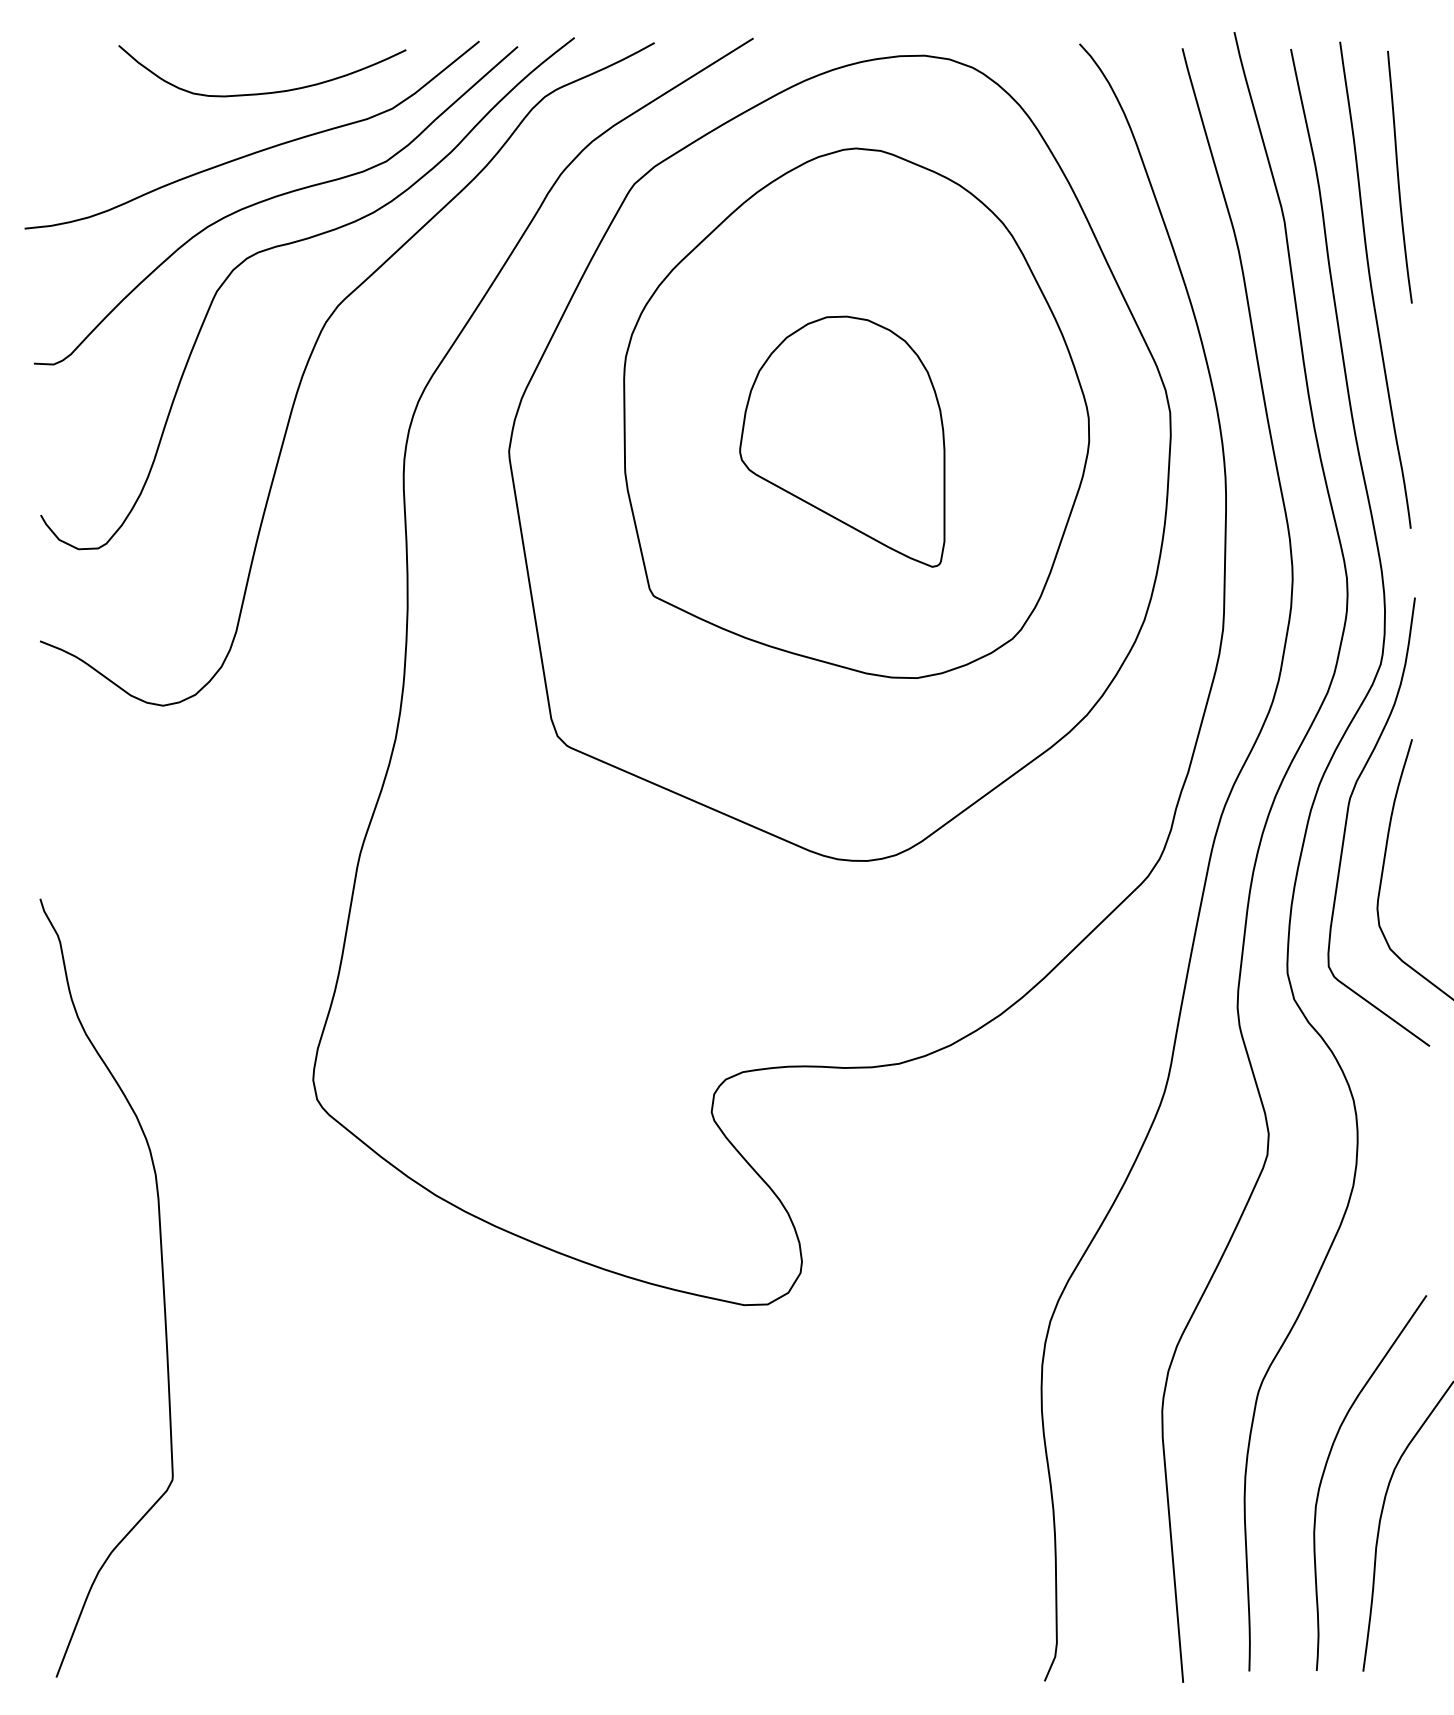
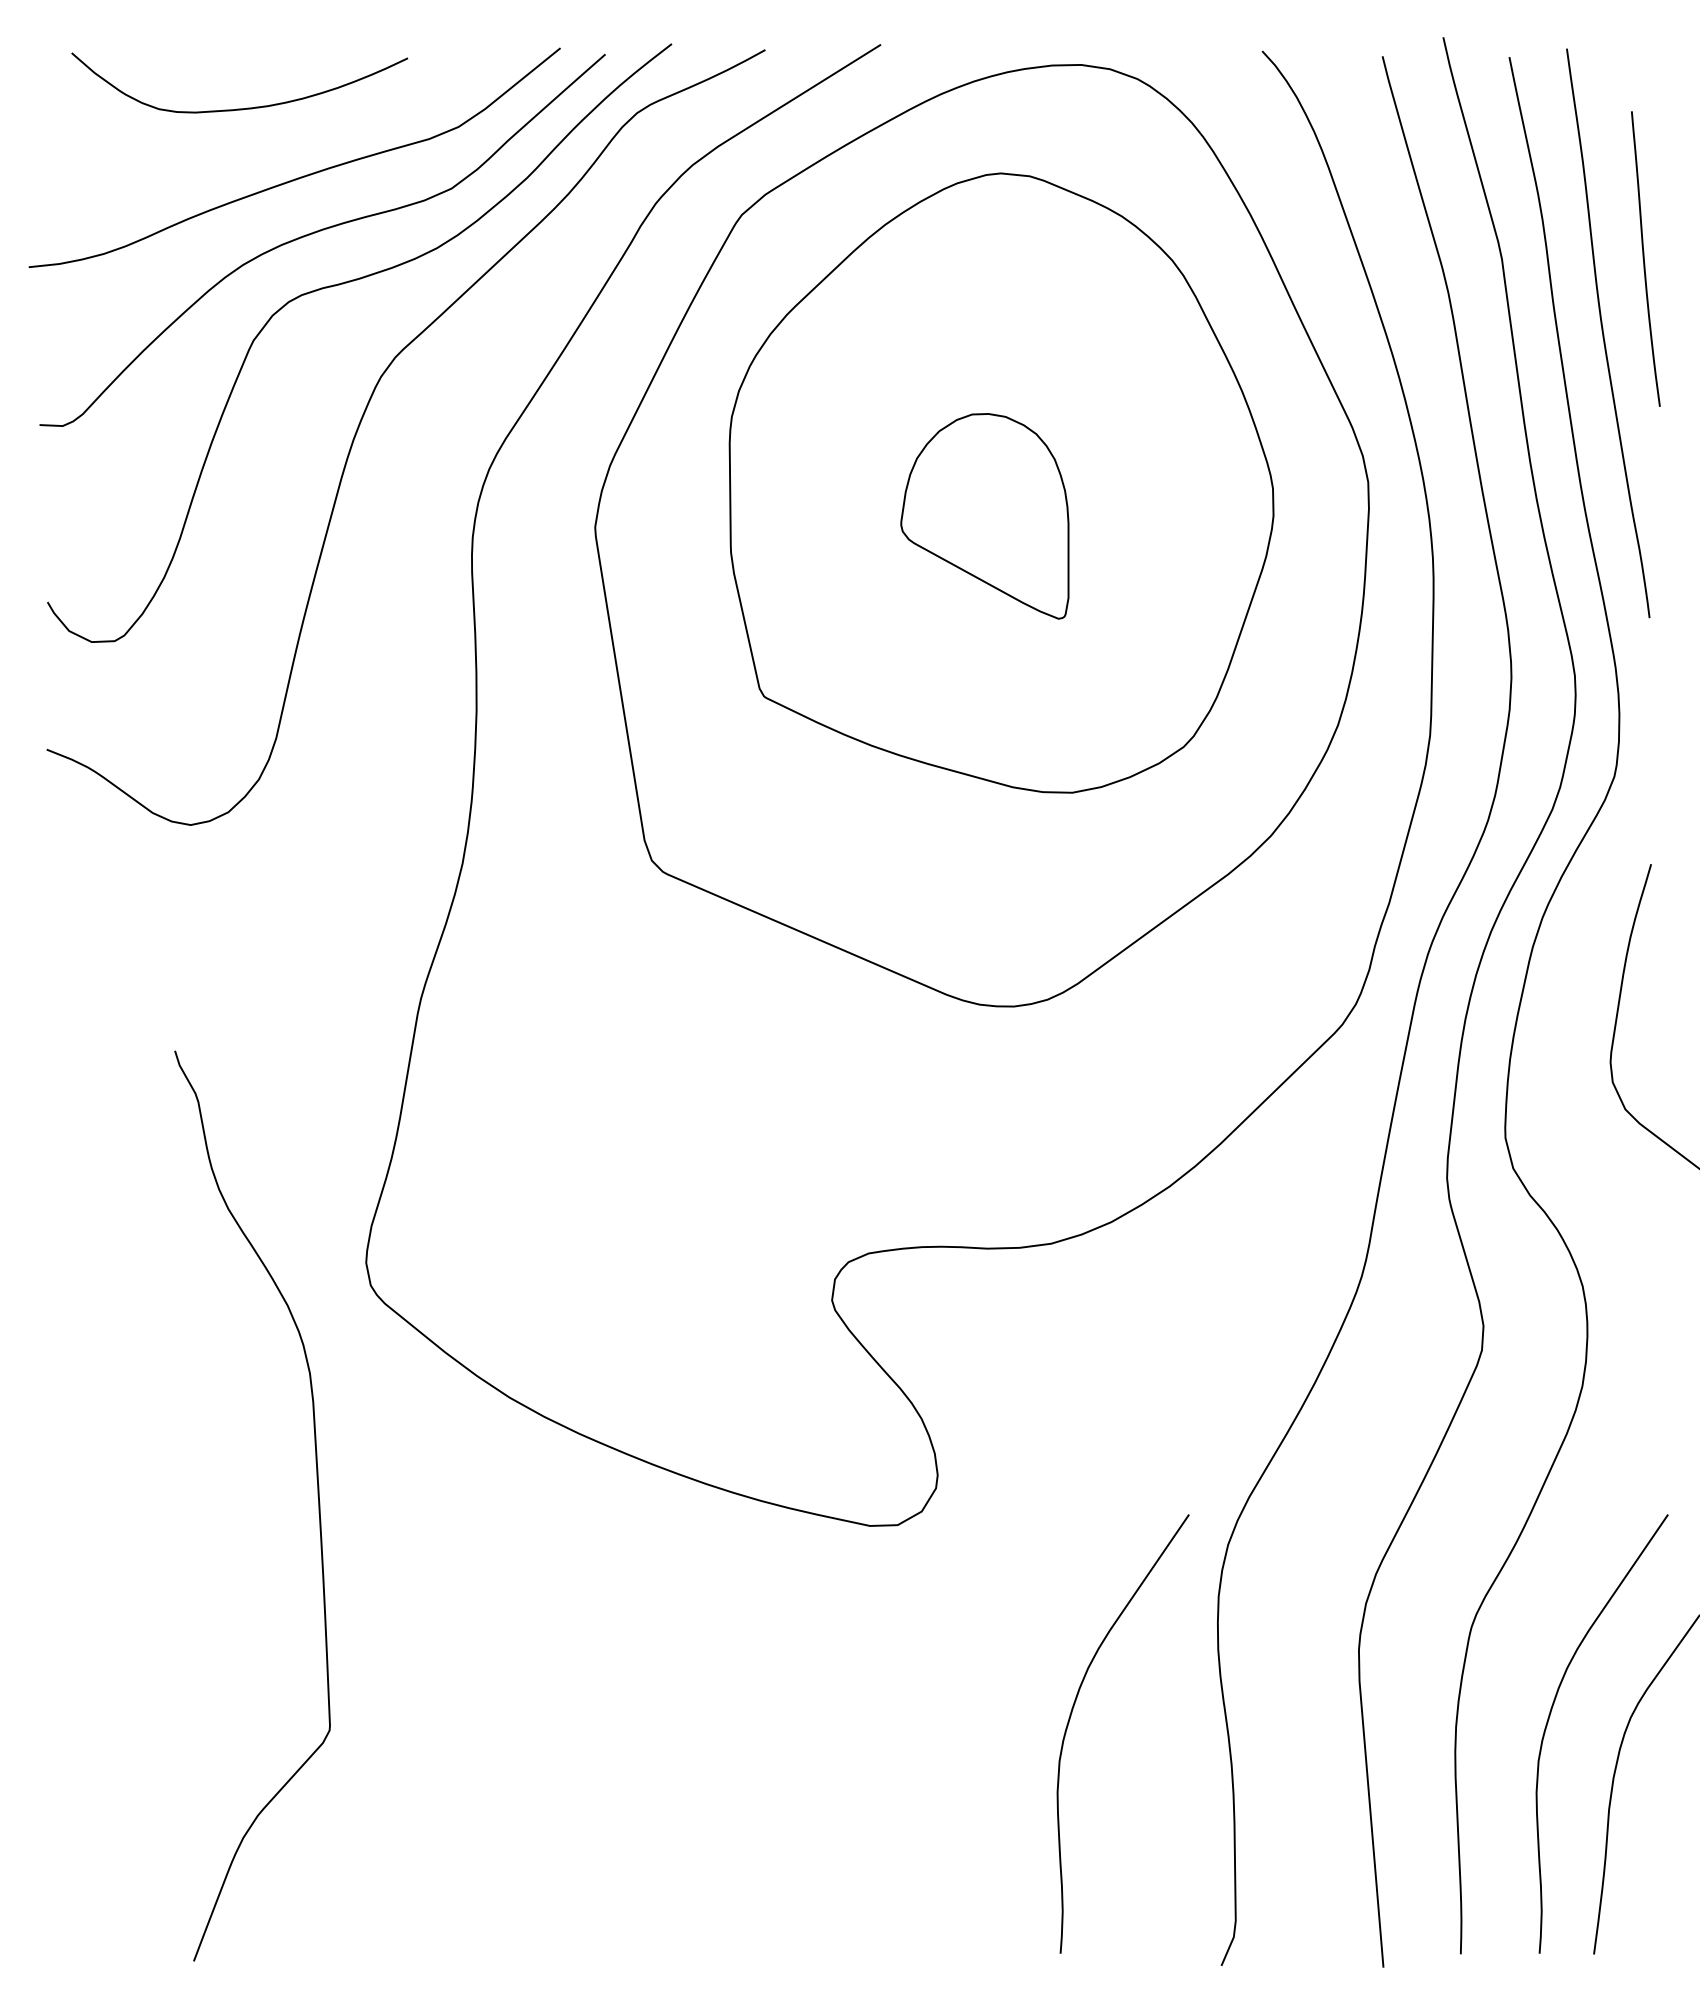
curve: (262, 92) -> (239, 108), moved
curve: (1398, 176) -> (1644, 258), moved
part: (842, 441) -> (984, 516), size x0.7
curve: (1348, 814) -> (1576, 952), removed
curve: (162, 1279) -> (317, 1496), moved
curve: (916, 1468) -> (1071, 1716), added

